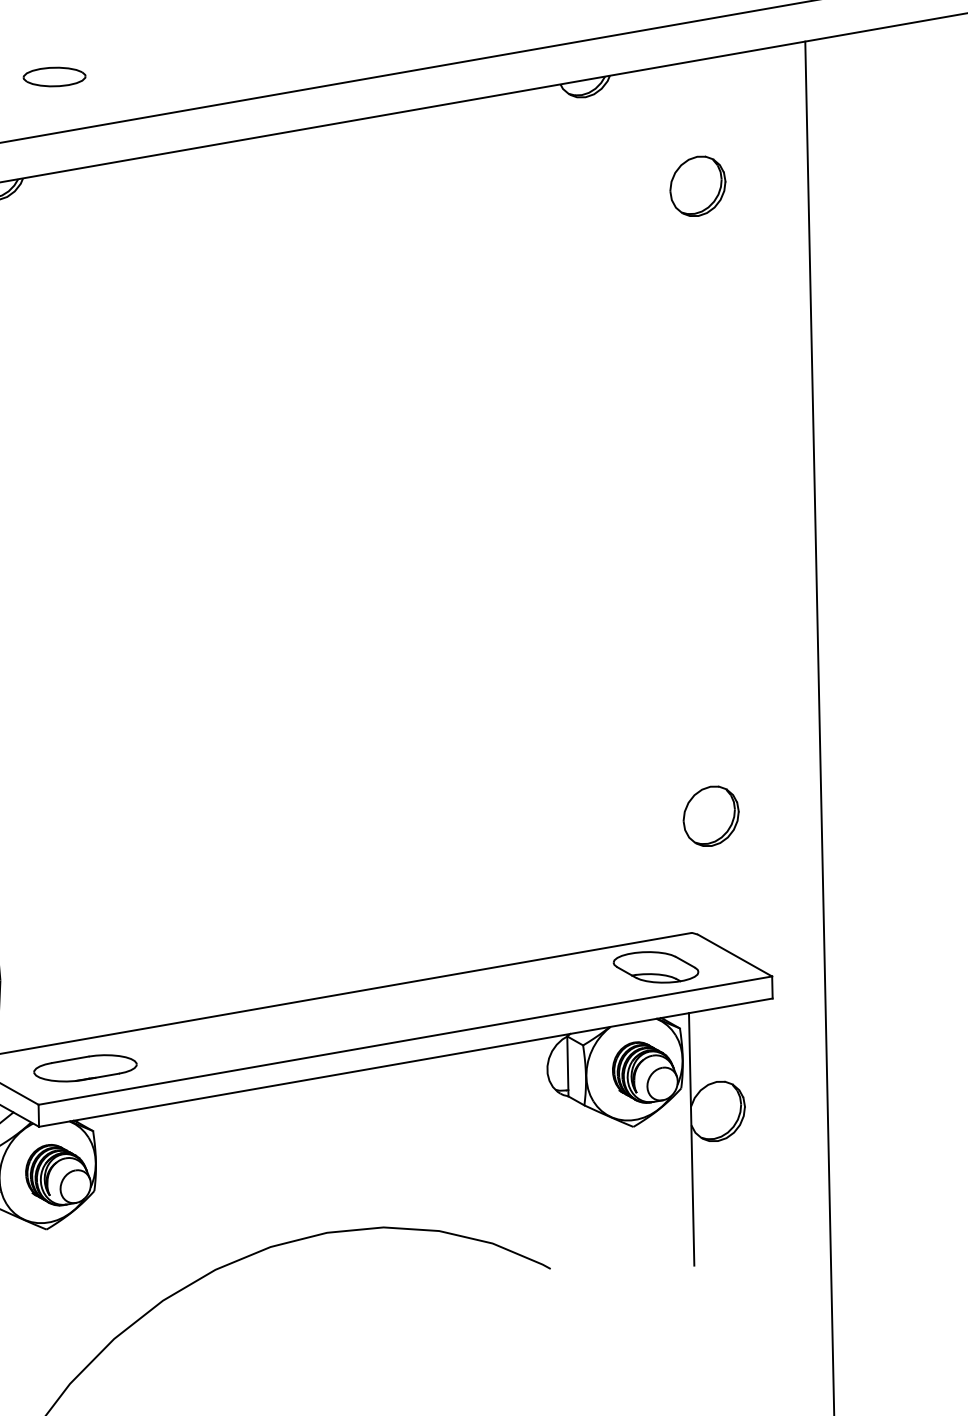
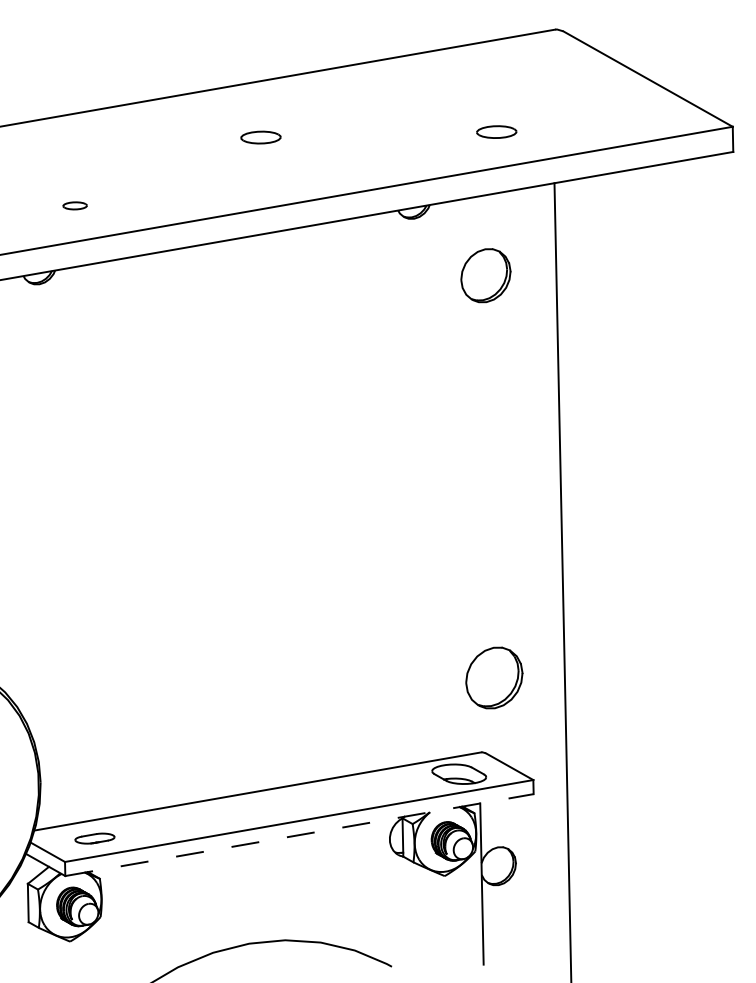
part: (53, 76) -> (74, 205), size x0.6
part: (697, 186) -> (485, 275), size x1.4
part: (711, 815) -> (494, 677), size x1.6
line: (405, 1063) -> (299, 835), solid -> dashed
part: (84, 1068) -> (94, 838), size x0.6

